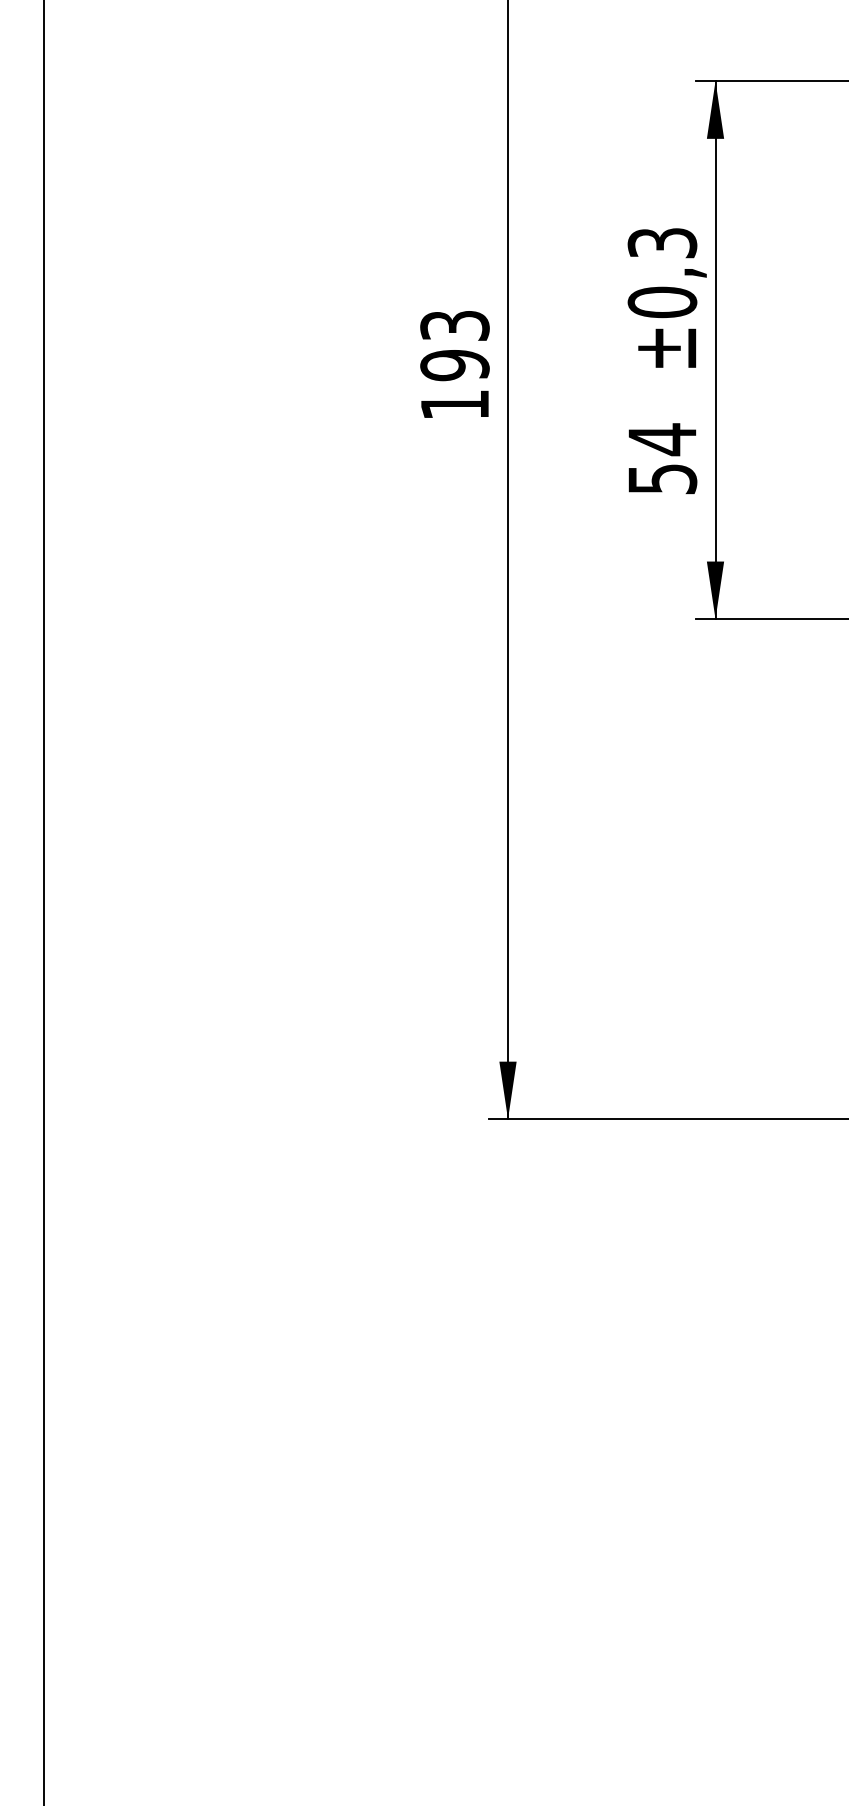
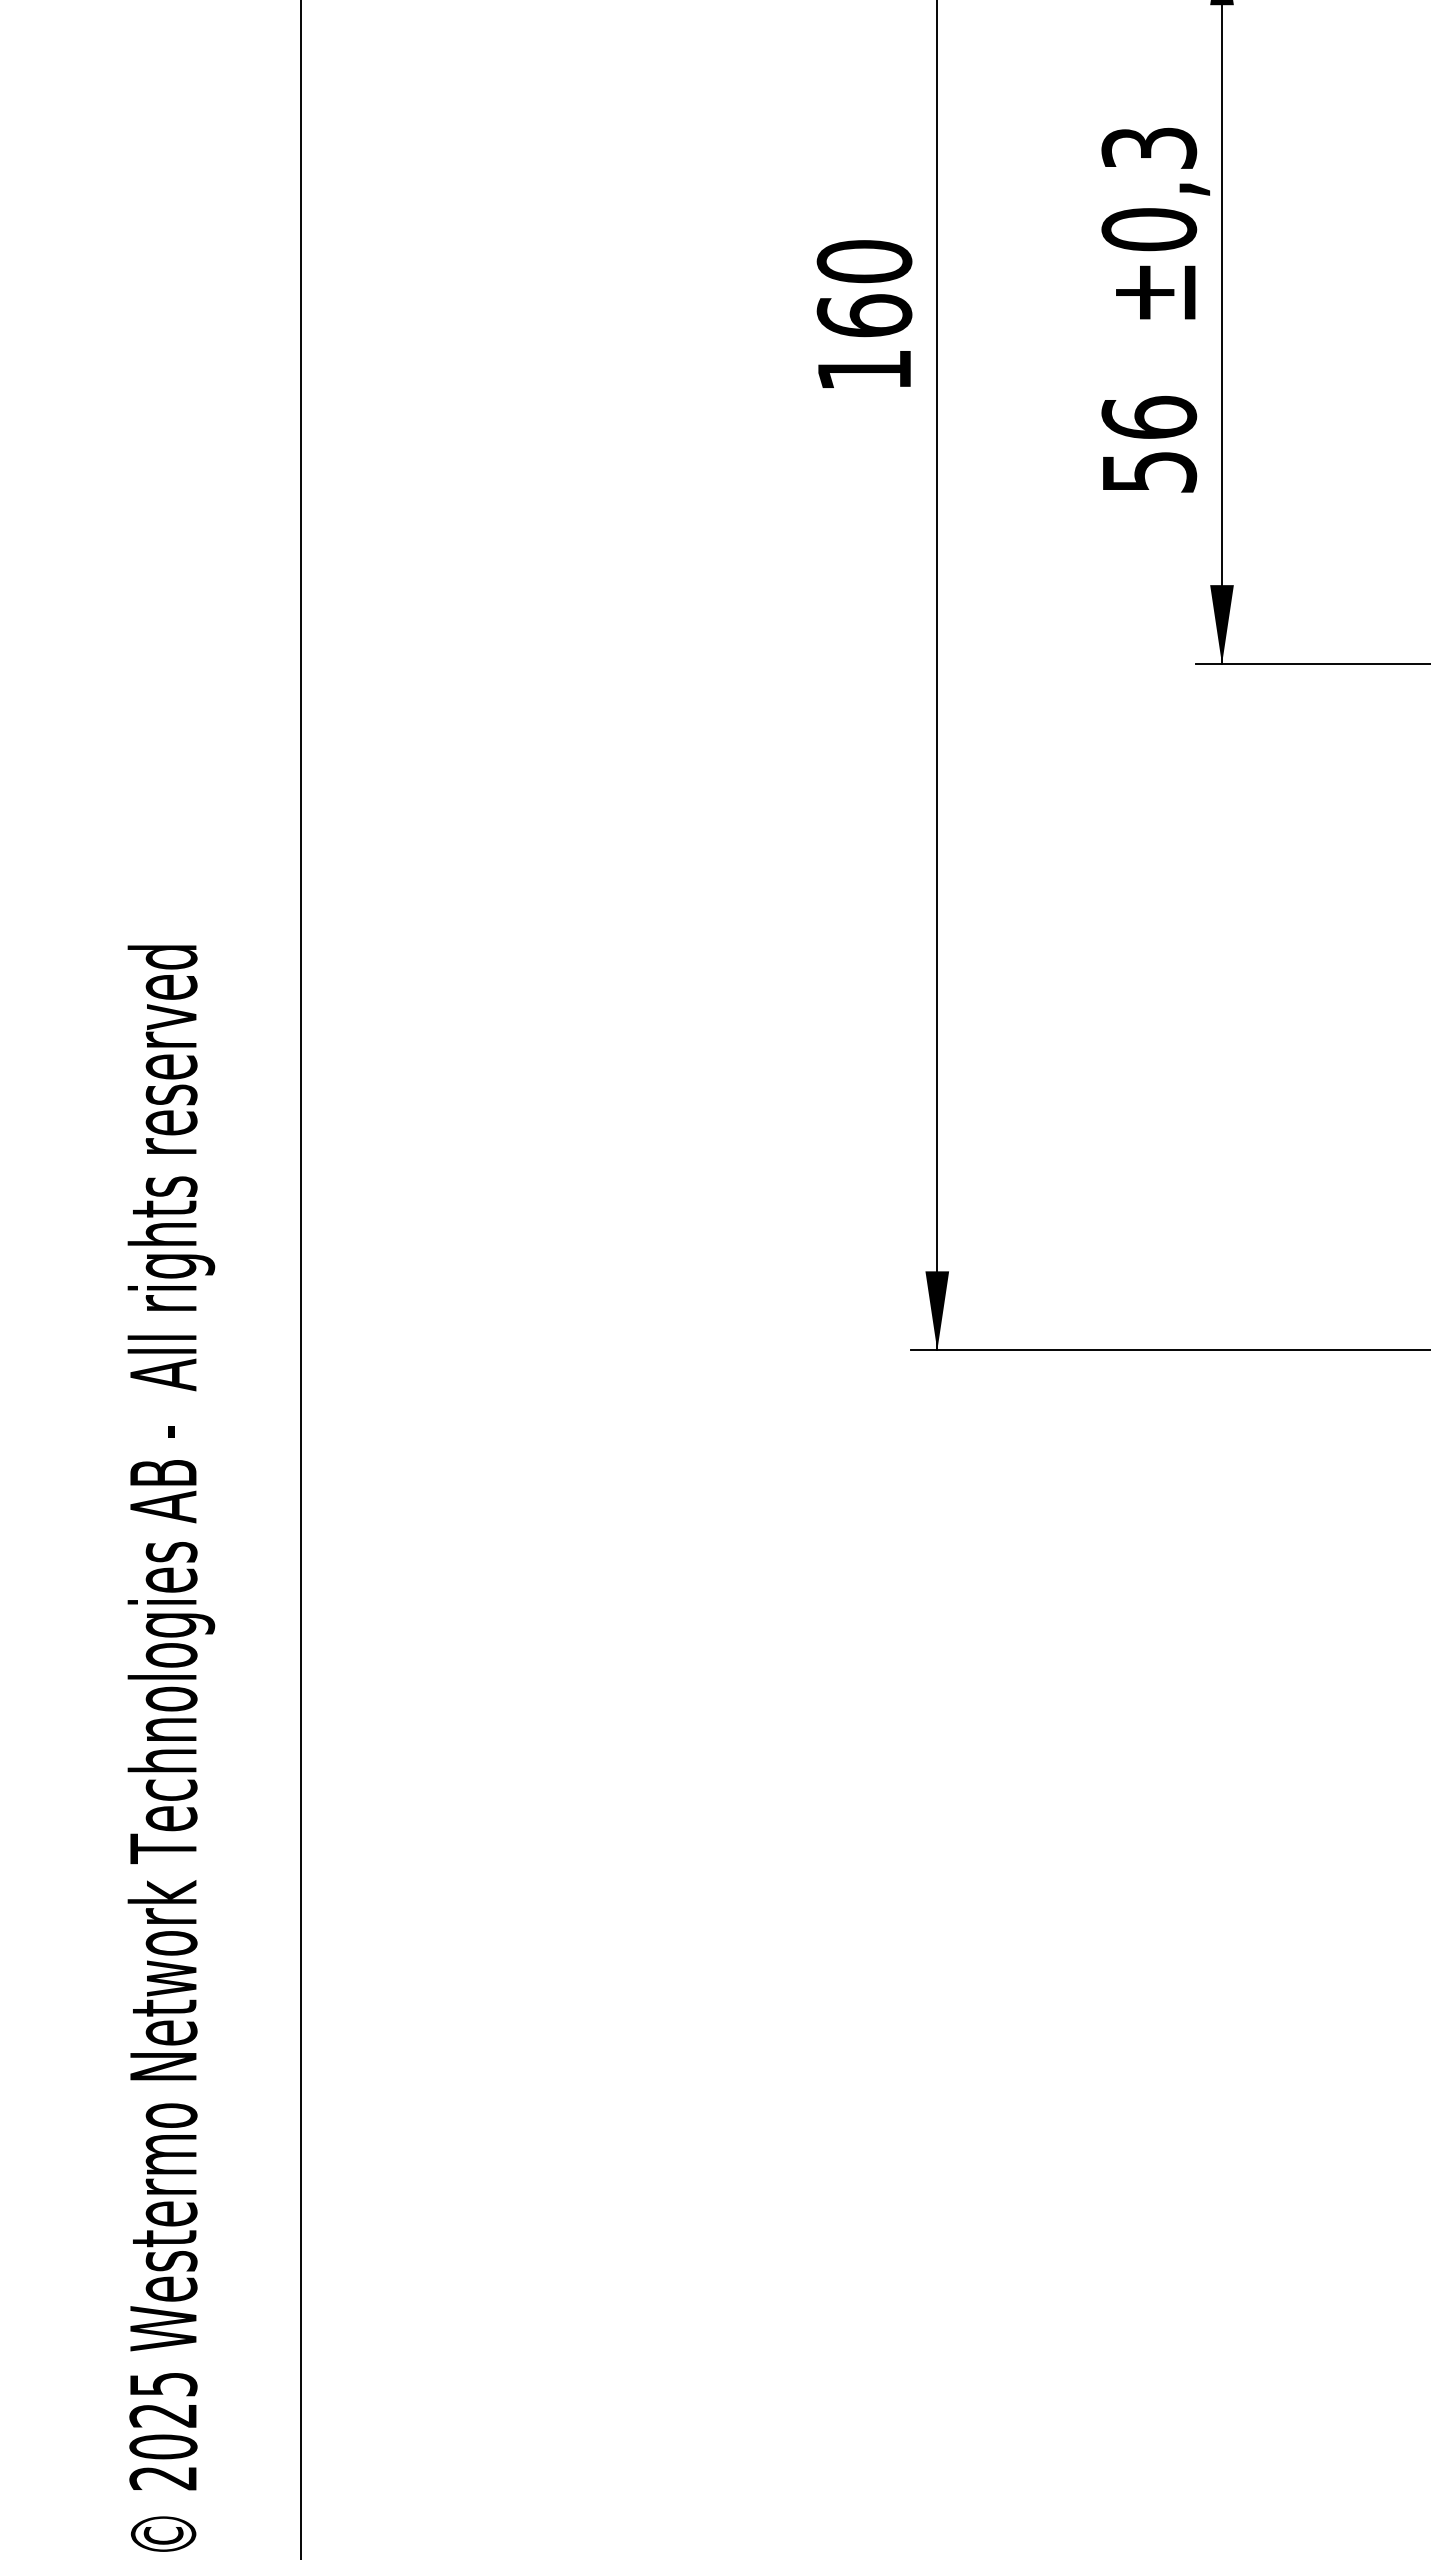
text: (454, 345) -> (864, 288), 193 -> 160
text: (662, 439) -> (1149, 417), 54 -> 56

